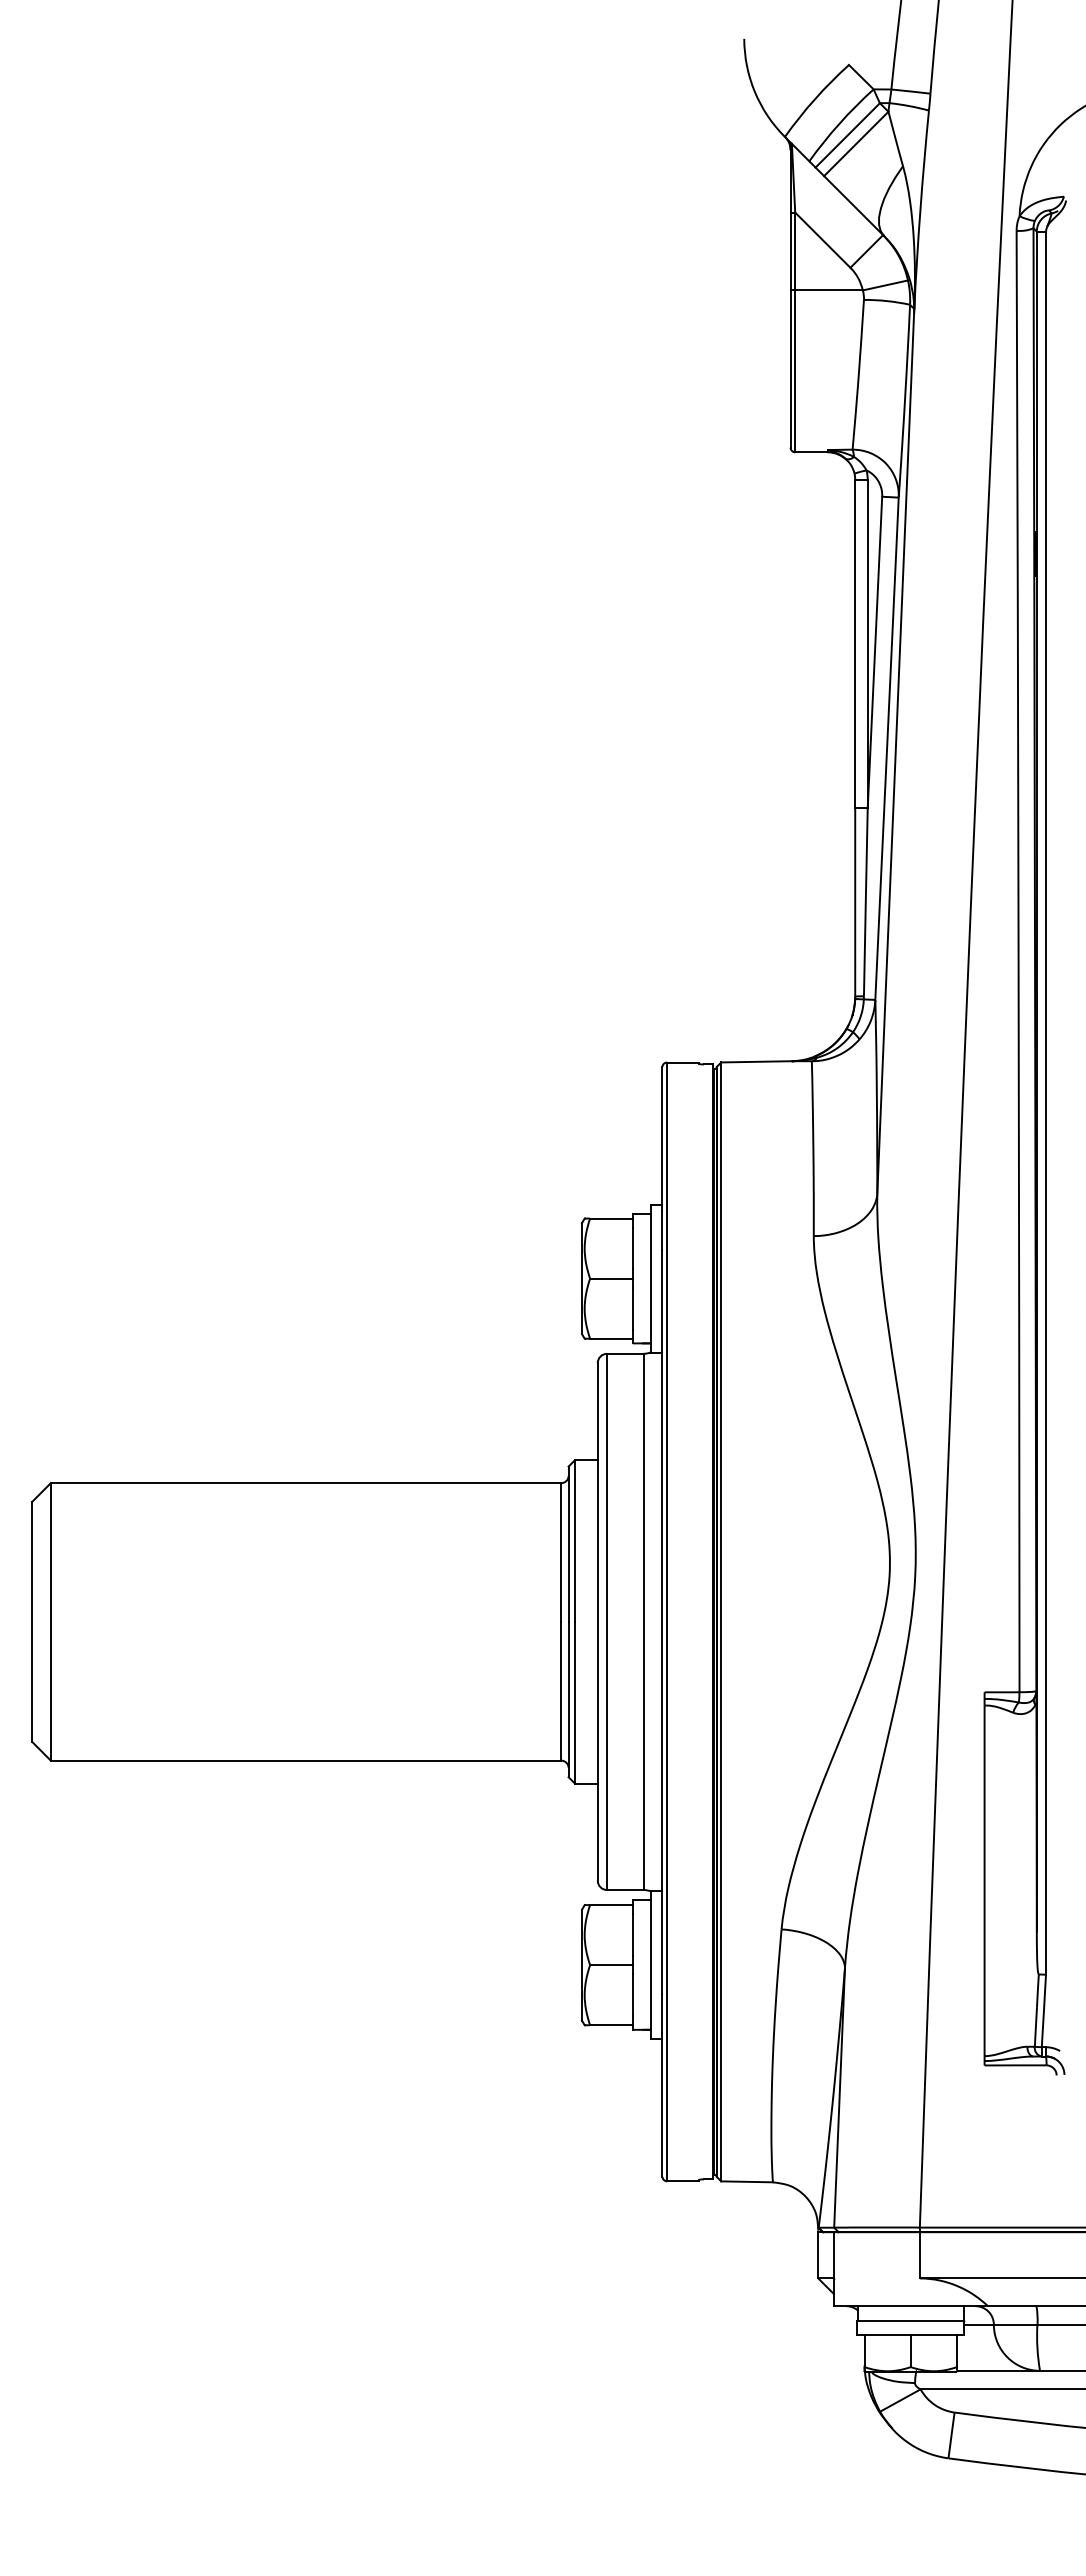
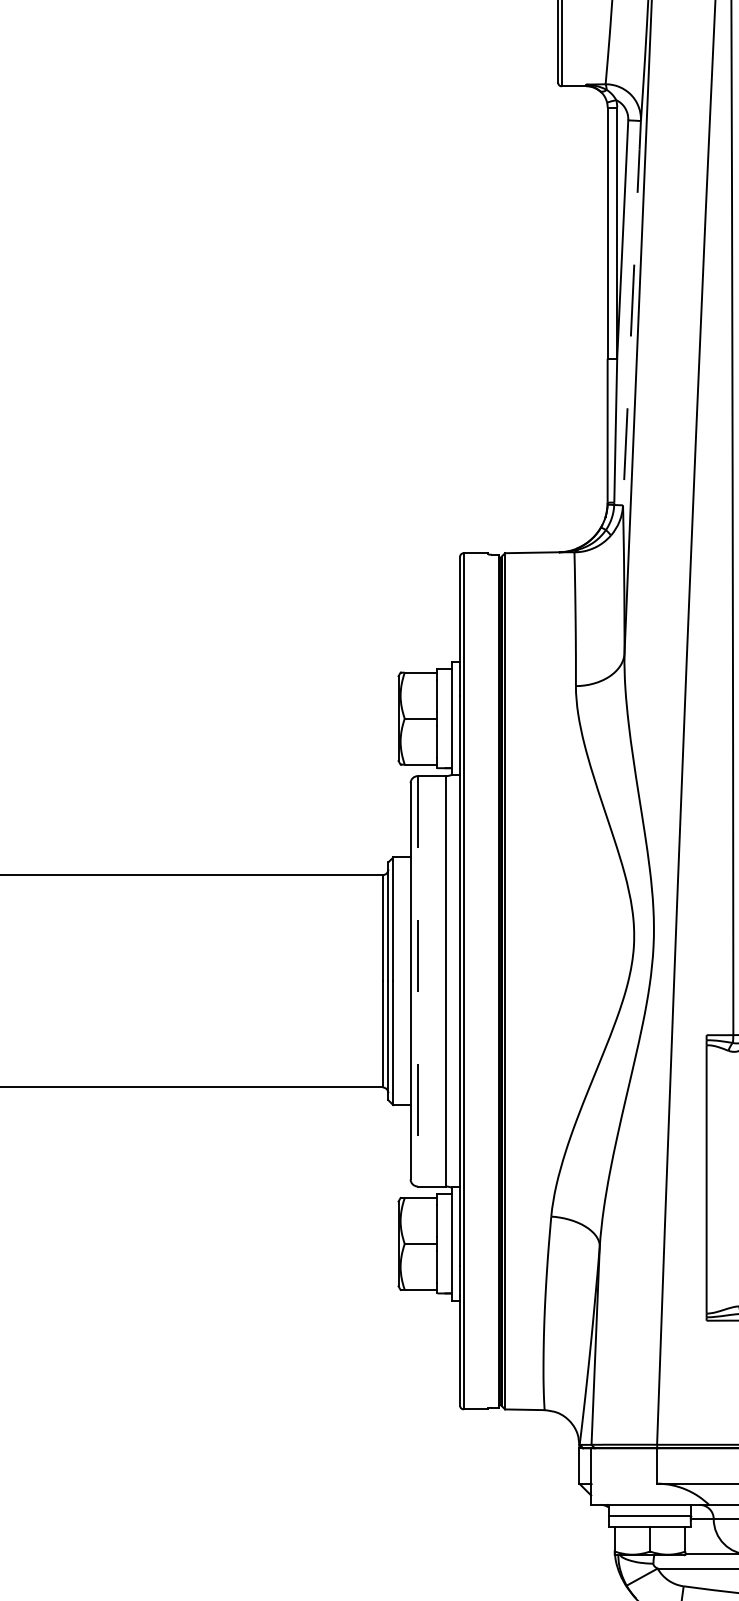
line: (887, 748) -> (632, 312), solid -> dashed
line: (607, 1622) -> (418, 981), solid -> dashed

